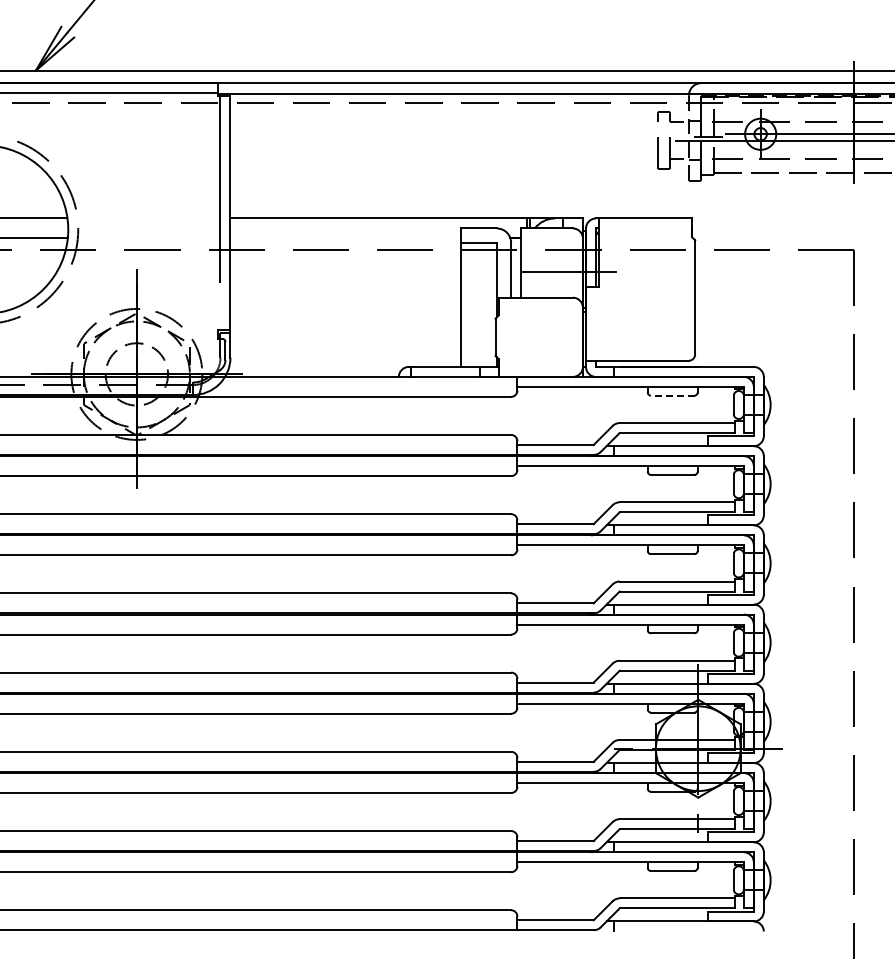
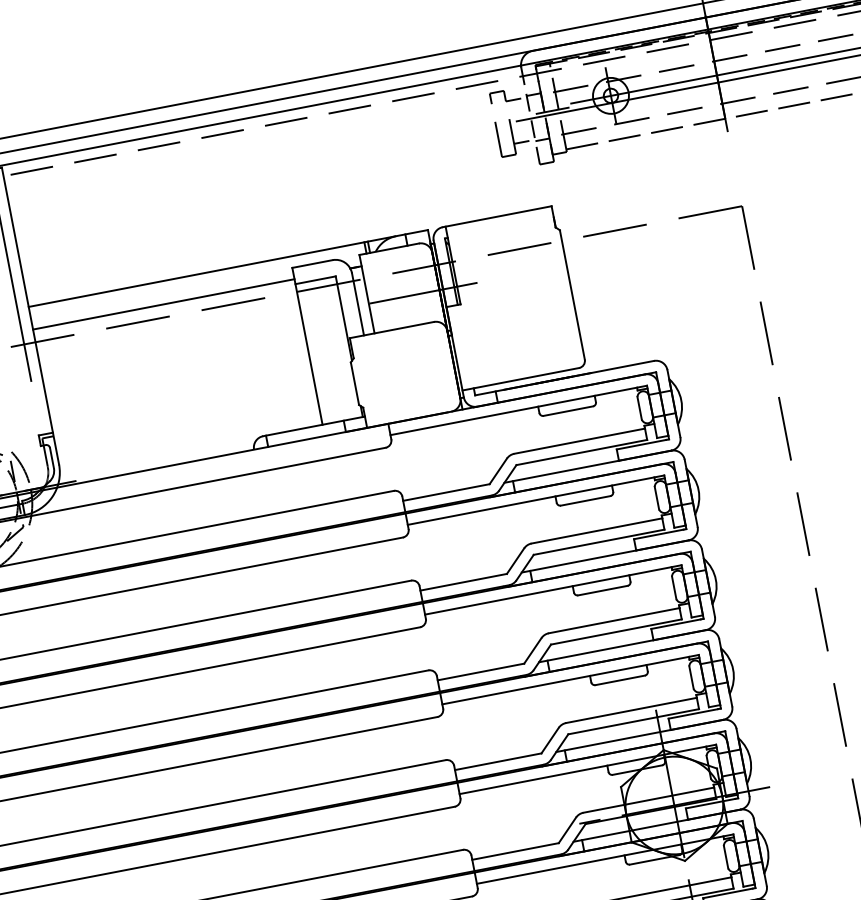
line: (345, 238) -> (163, 304), added
line: (672, 395) -> (568, 411), dashed -> solid

